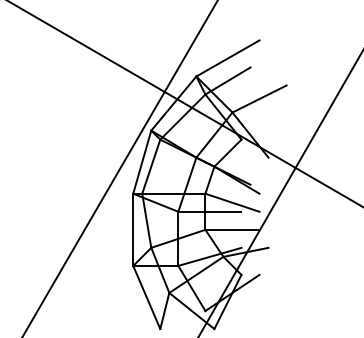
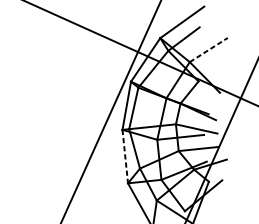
line: (259, 98) -> (208, 49), solid -> dashed
line: (133, 230) -> (125, 157), solid -> dashed

